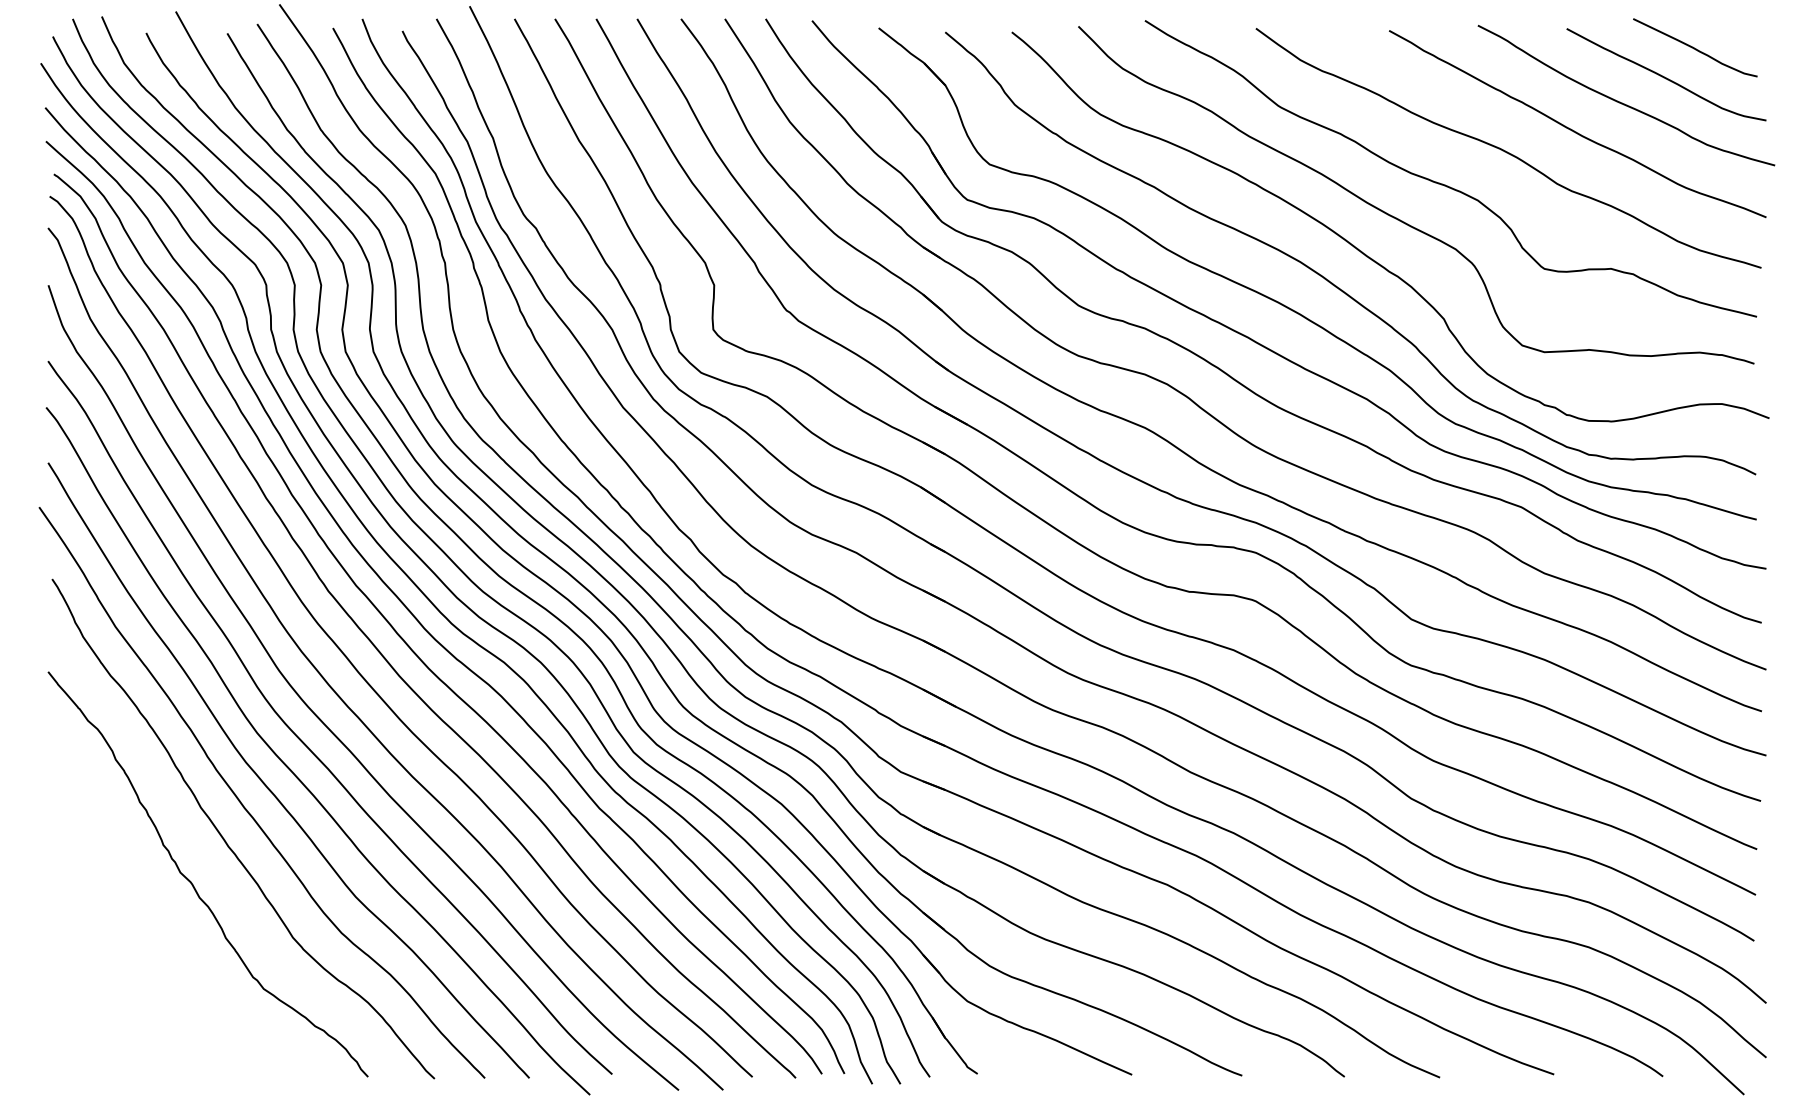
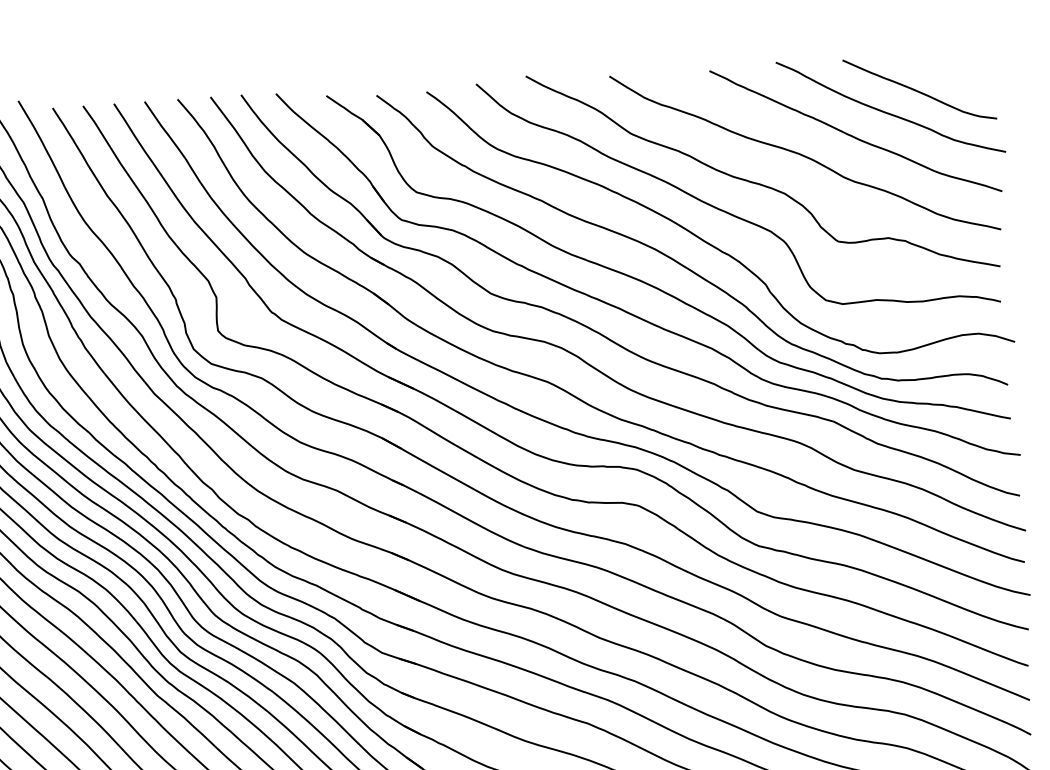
curve: (1694, 47) -> (939, 67), removed

